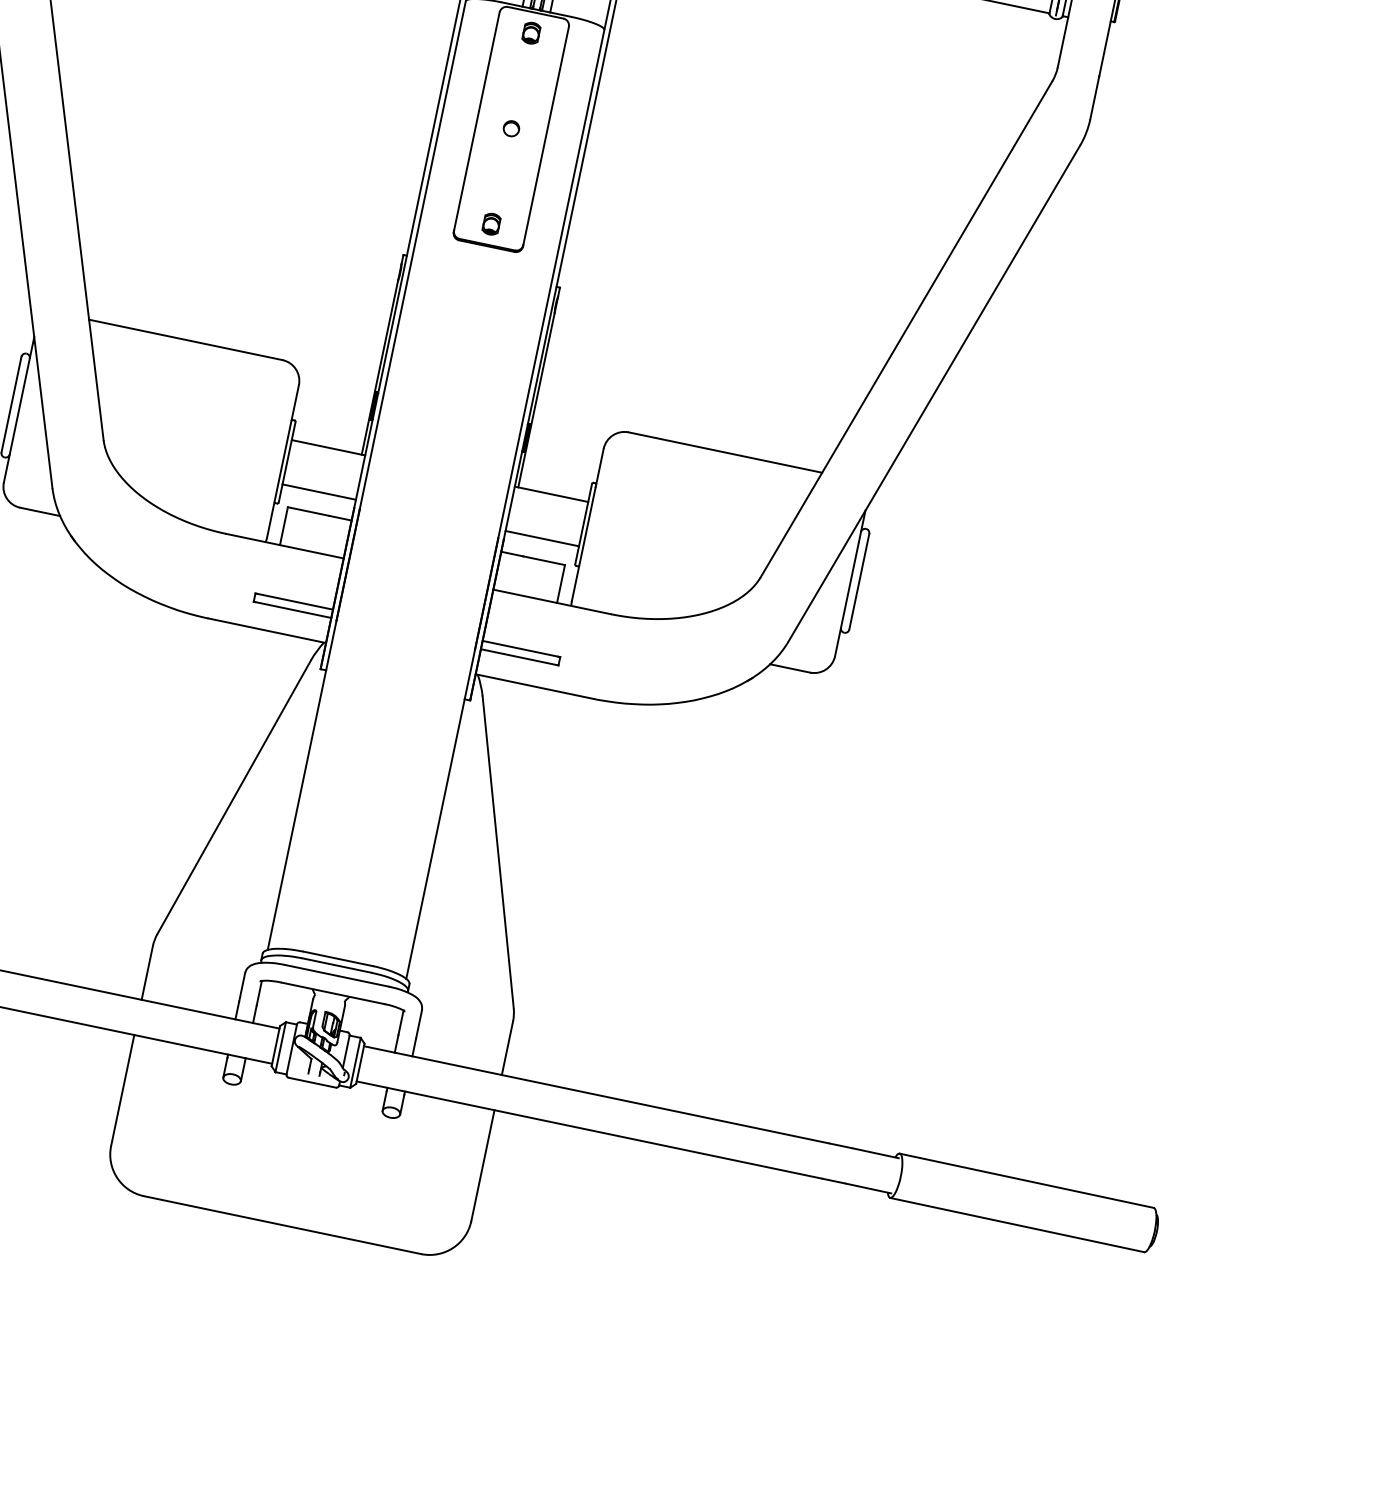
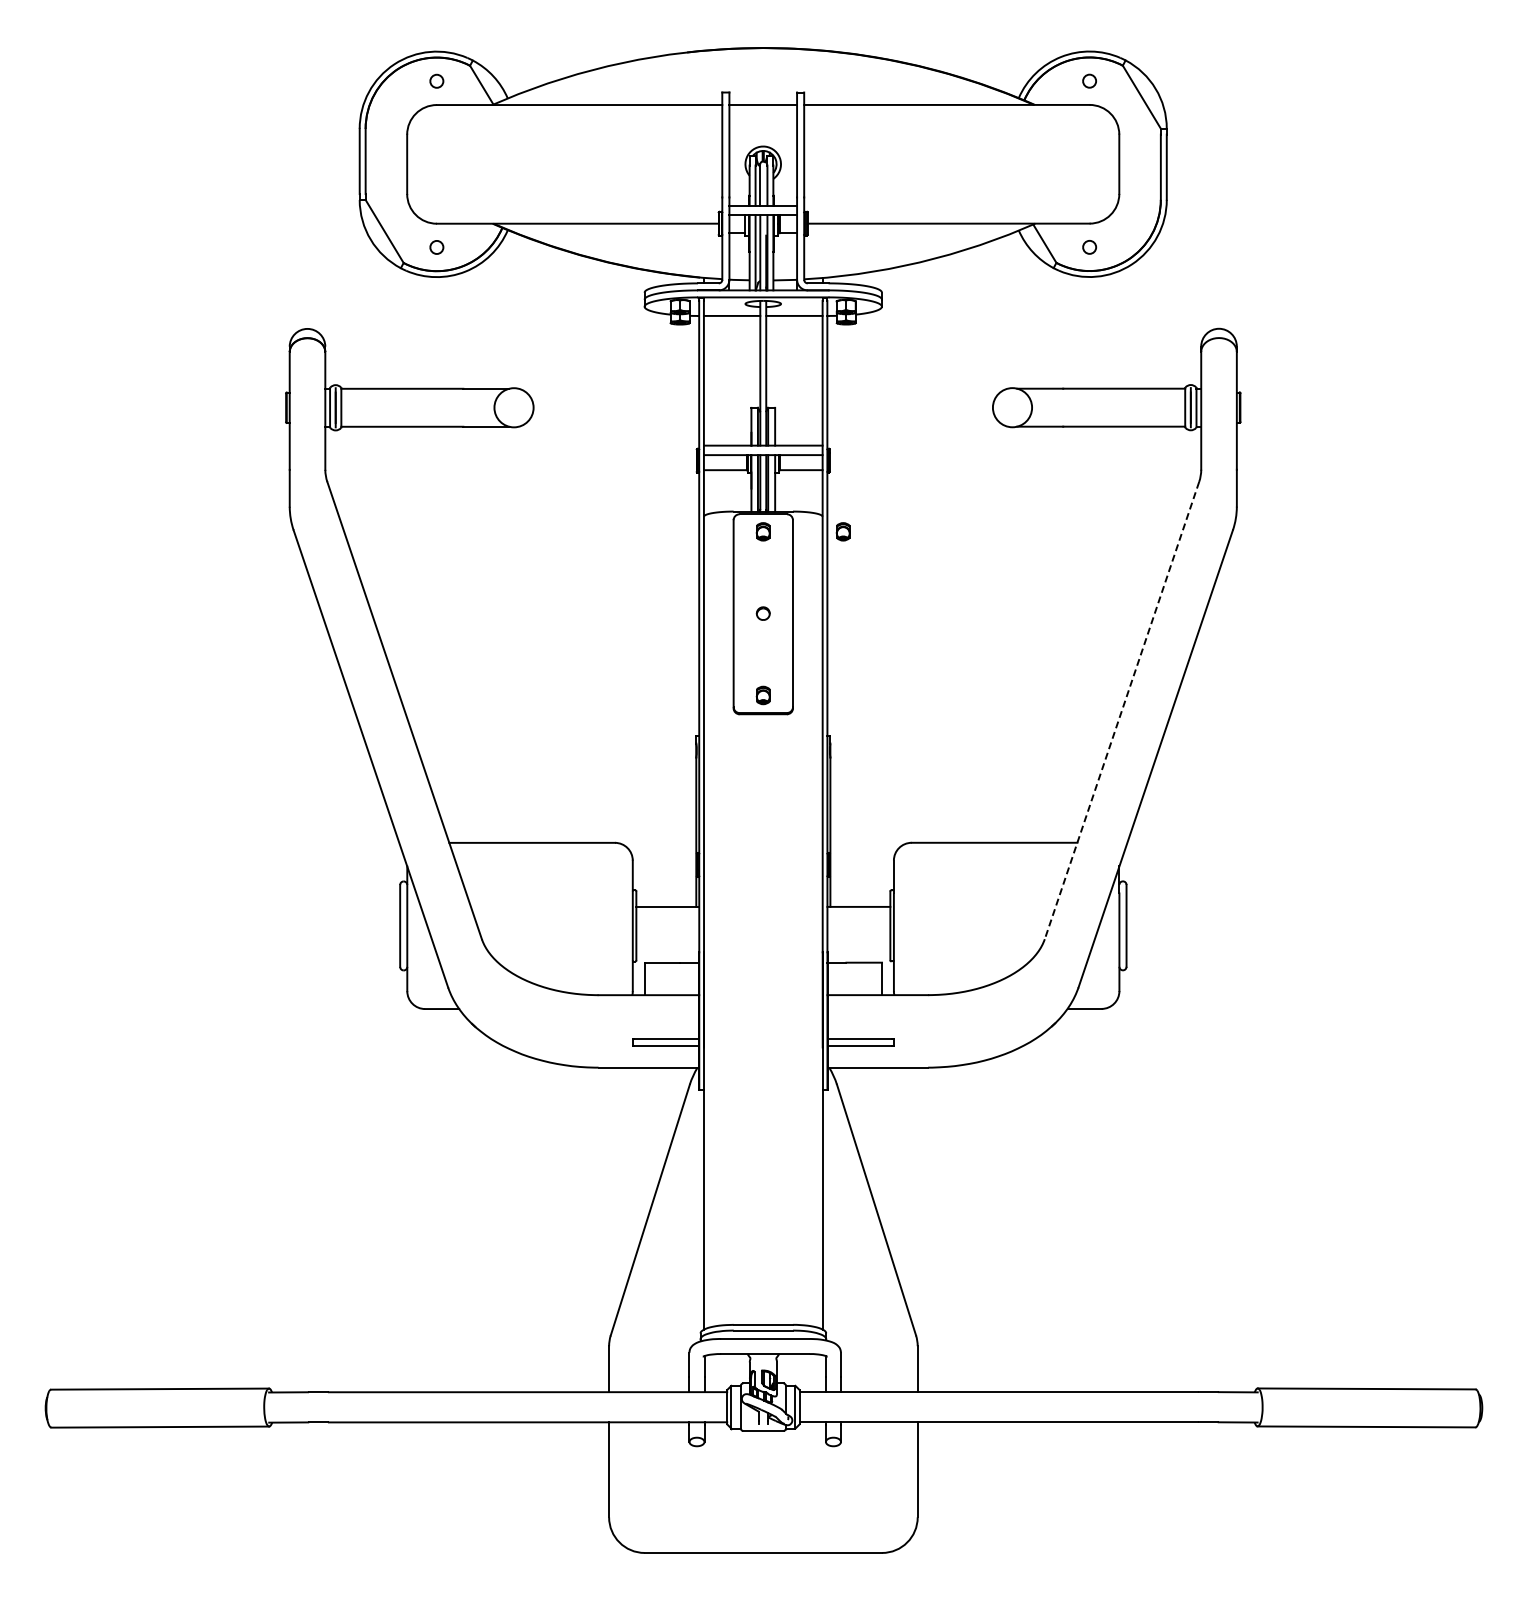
part: (623, 52) -> (842, 531), added
line: (905, 330) -> (1121, 711), solid -> dashed
line: (318, 491) -> (667, 944), removed
line: (541, 538) -> (858, 944), removed

